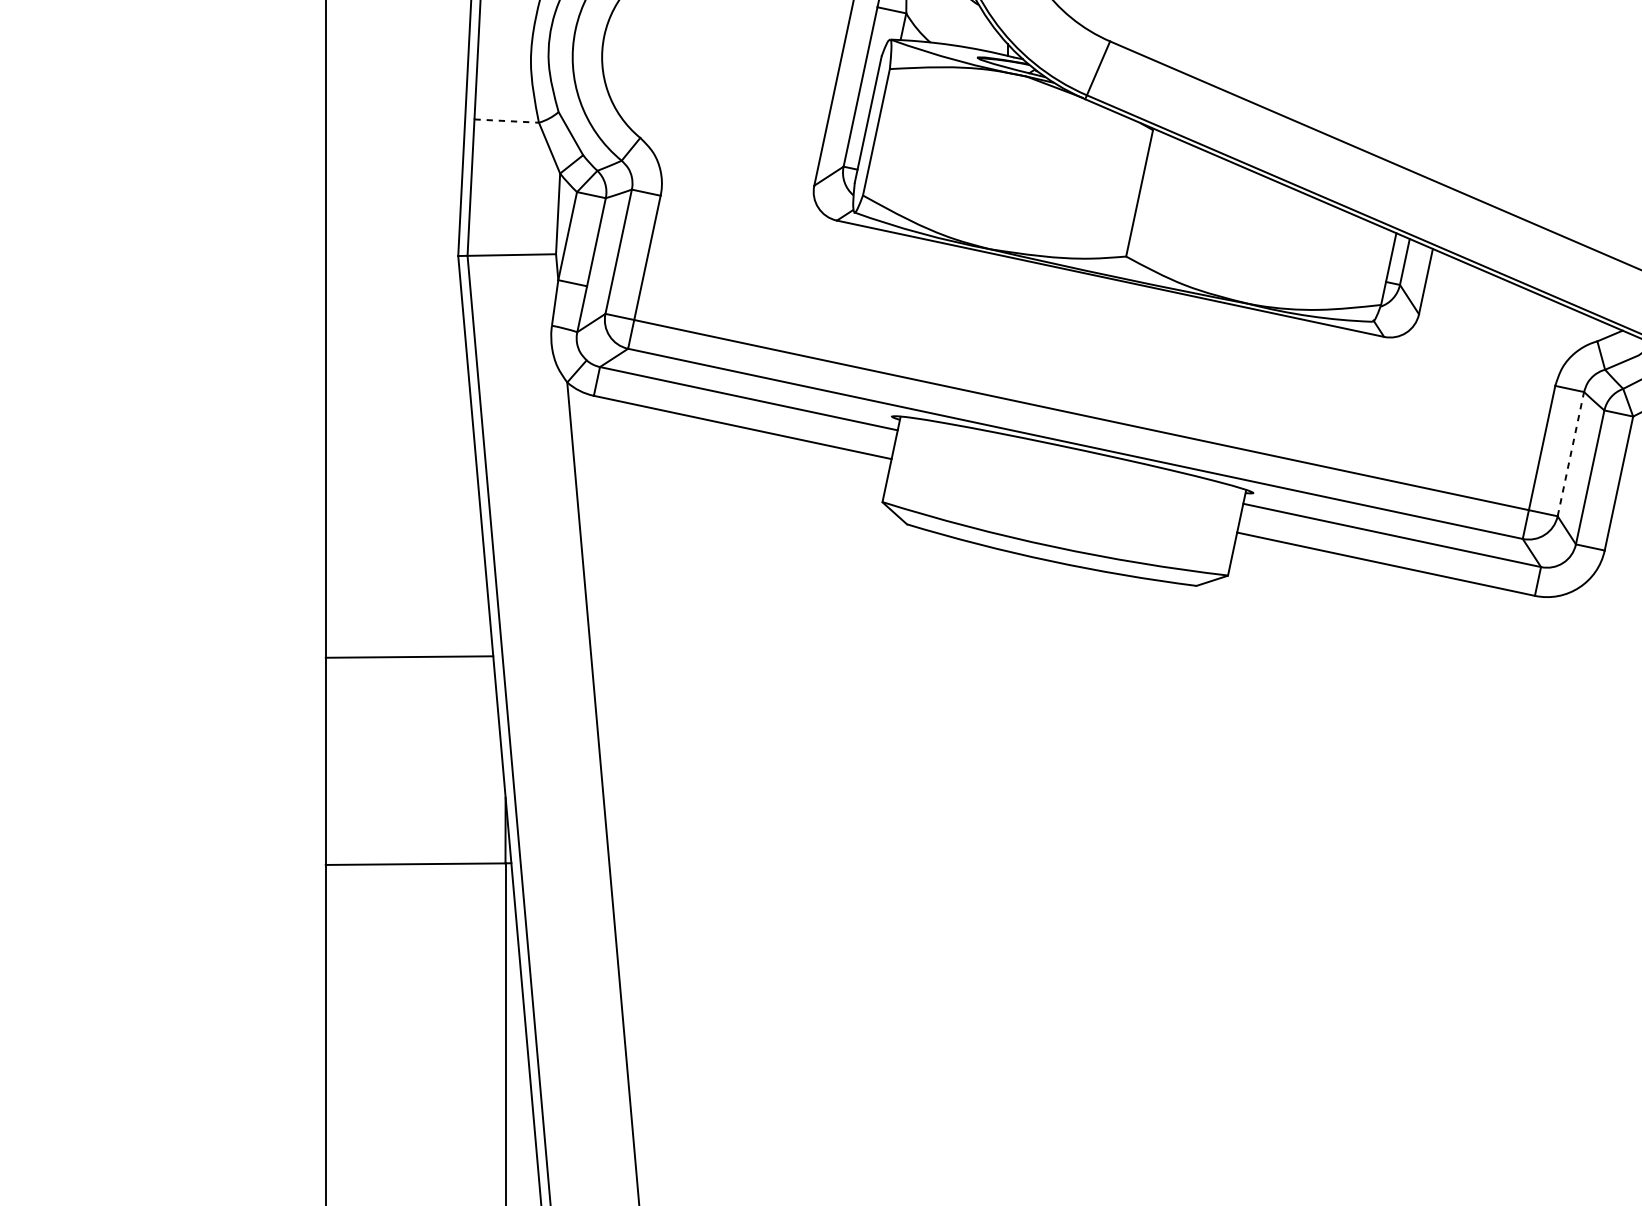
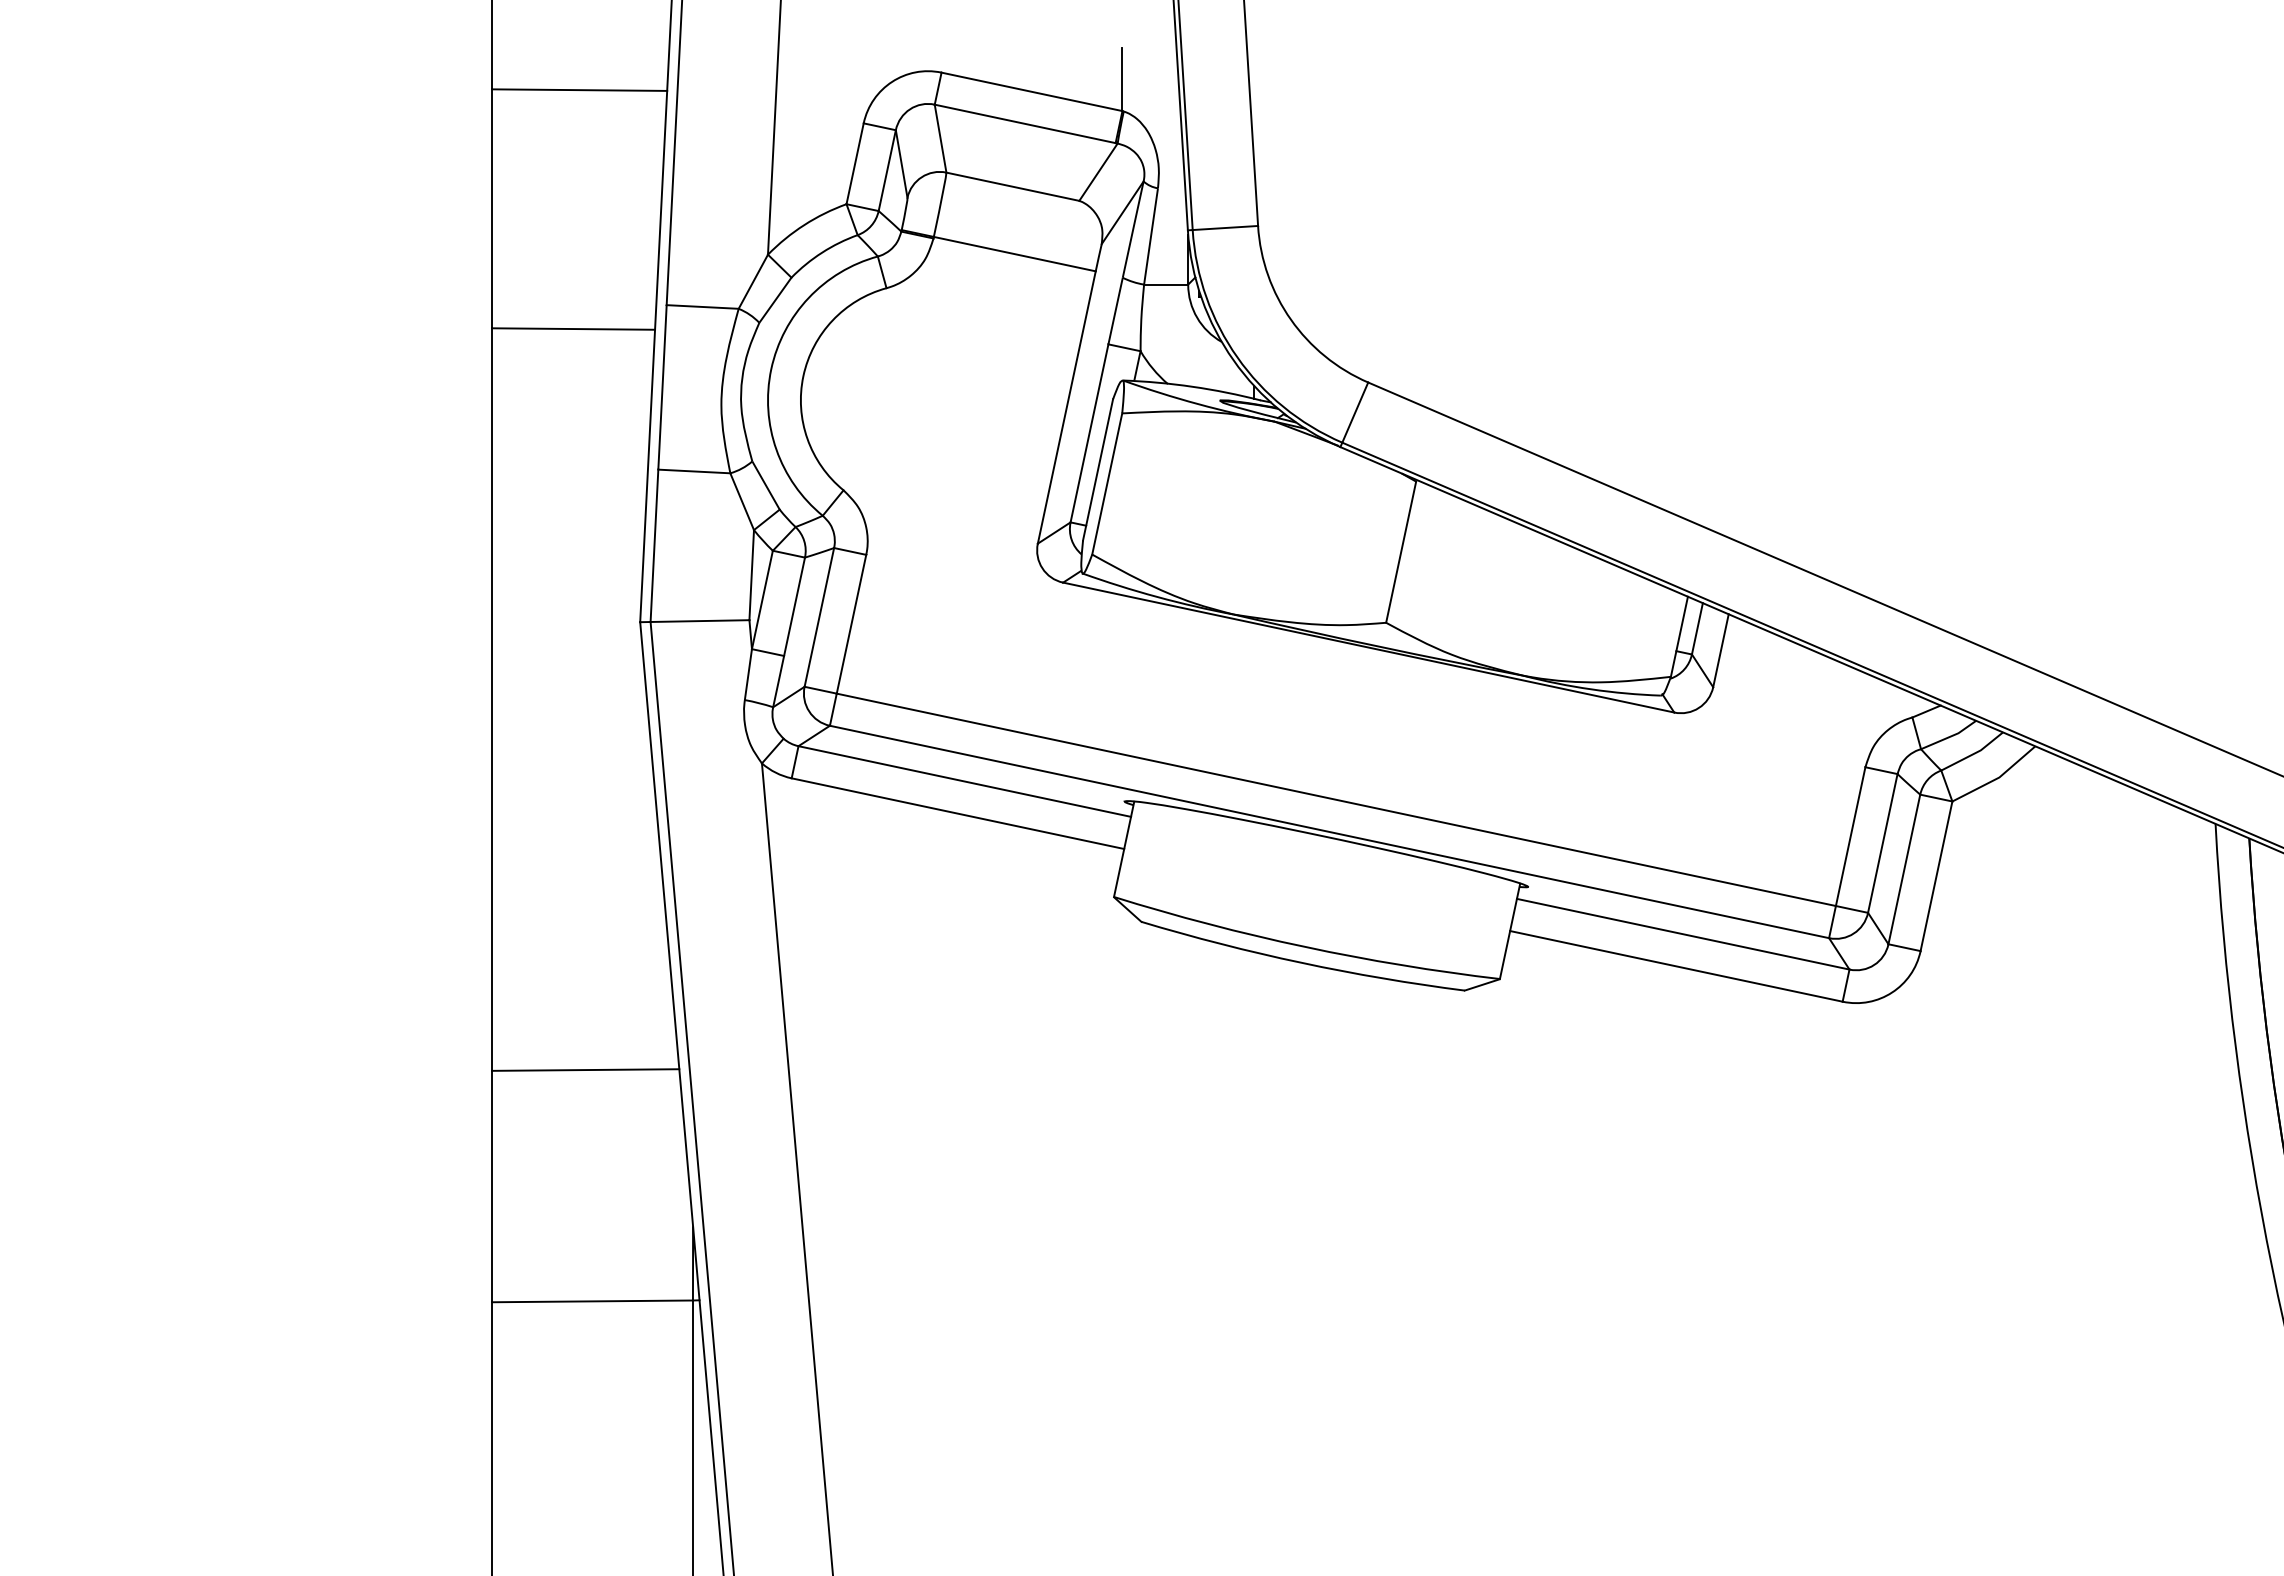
line: (506, 121) -> (694, 471), dashed -> solid
line: (1570, 454) -> (1882, 843), dashed -> solid

